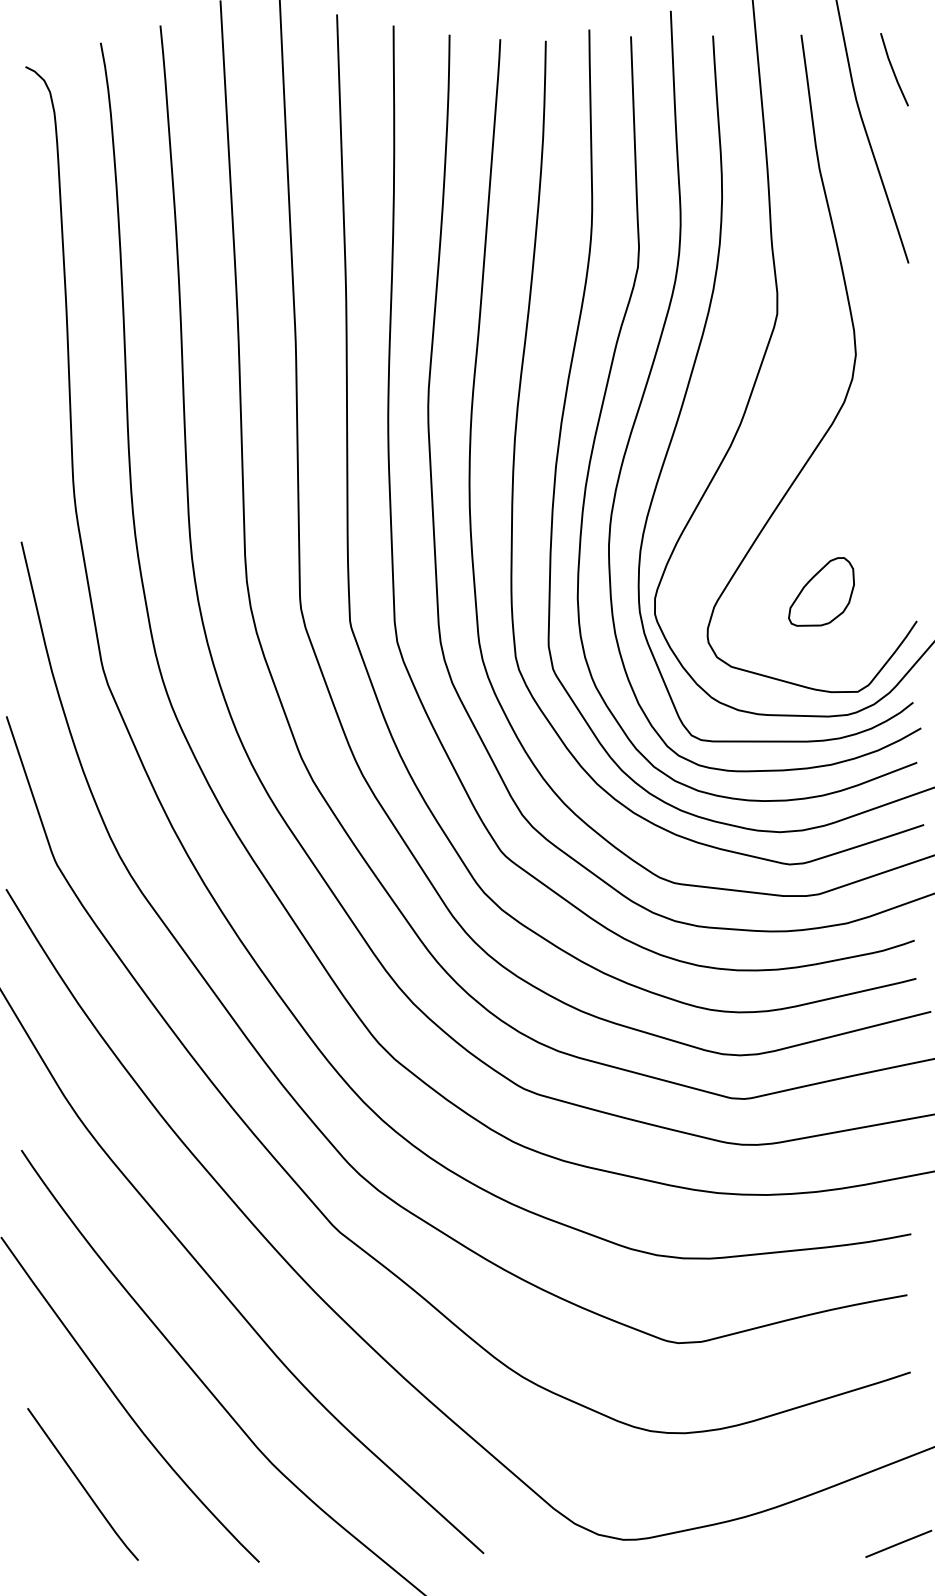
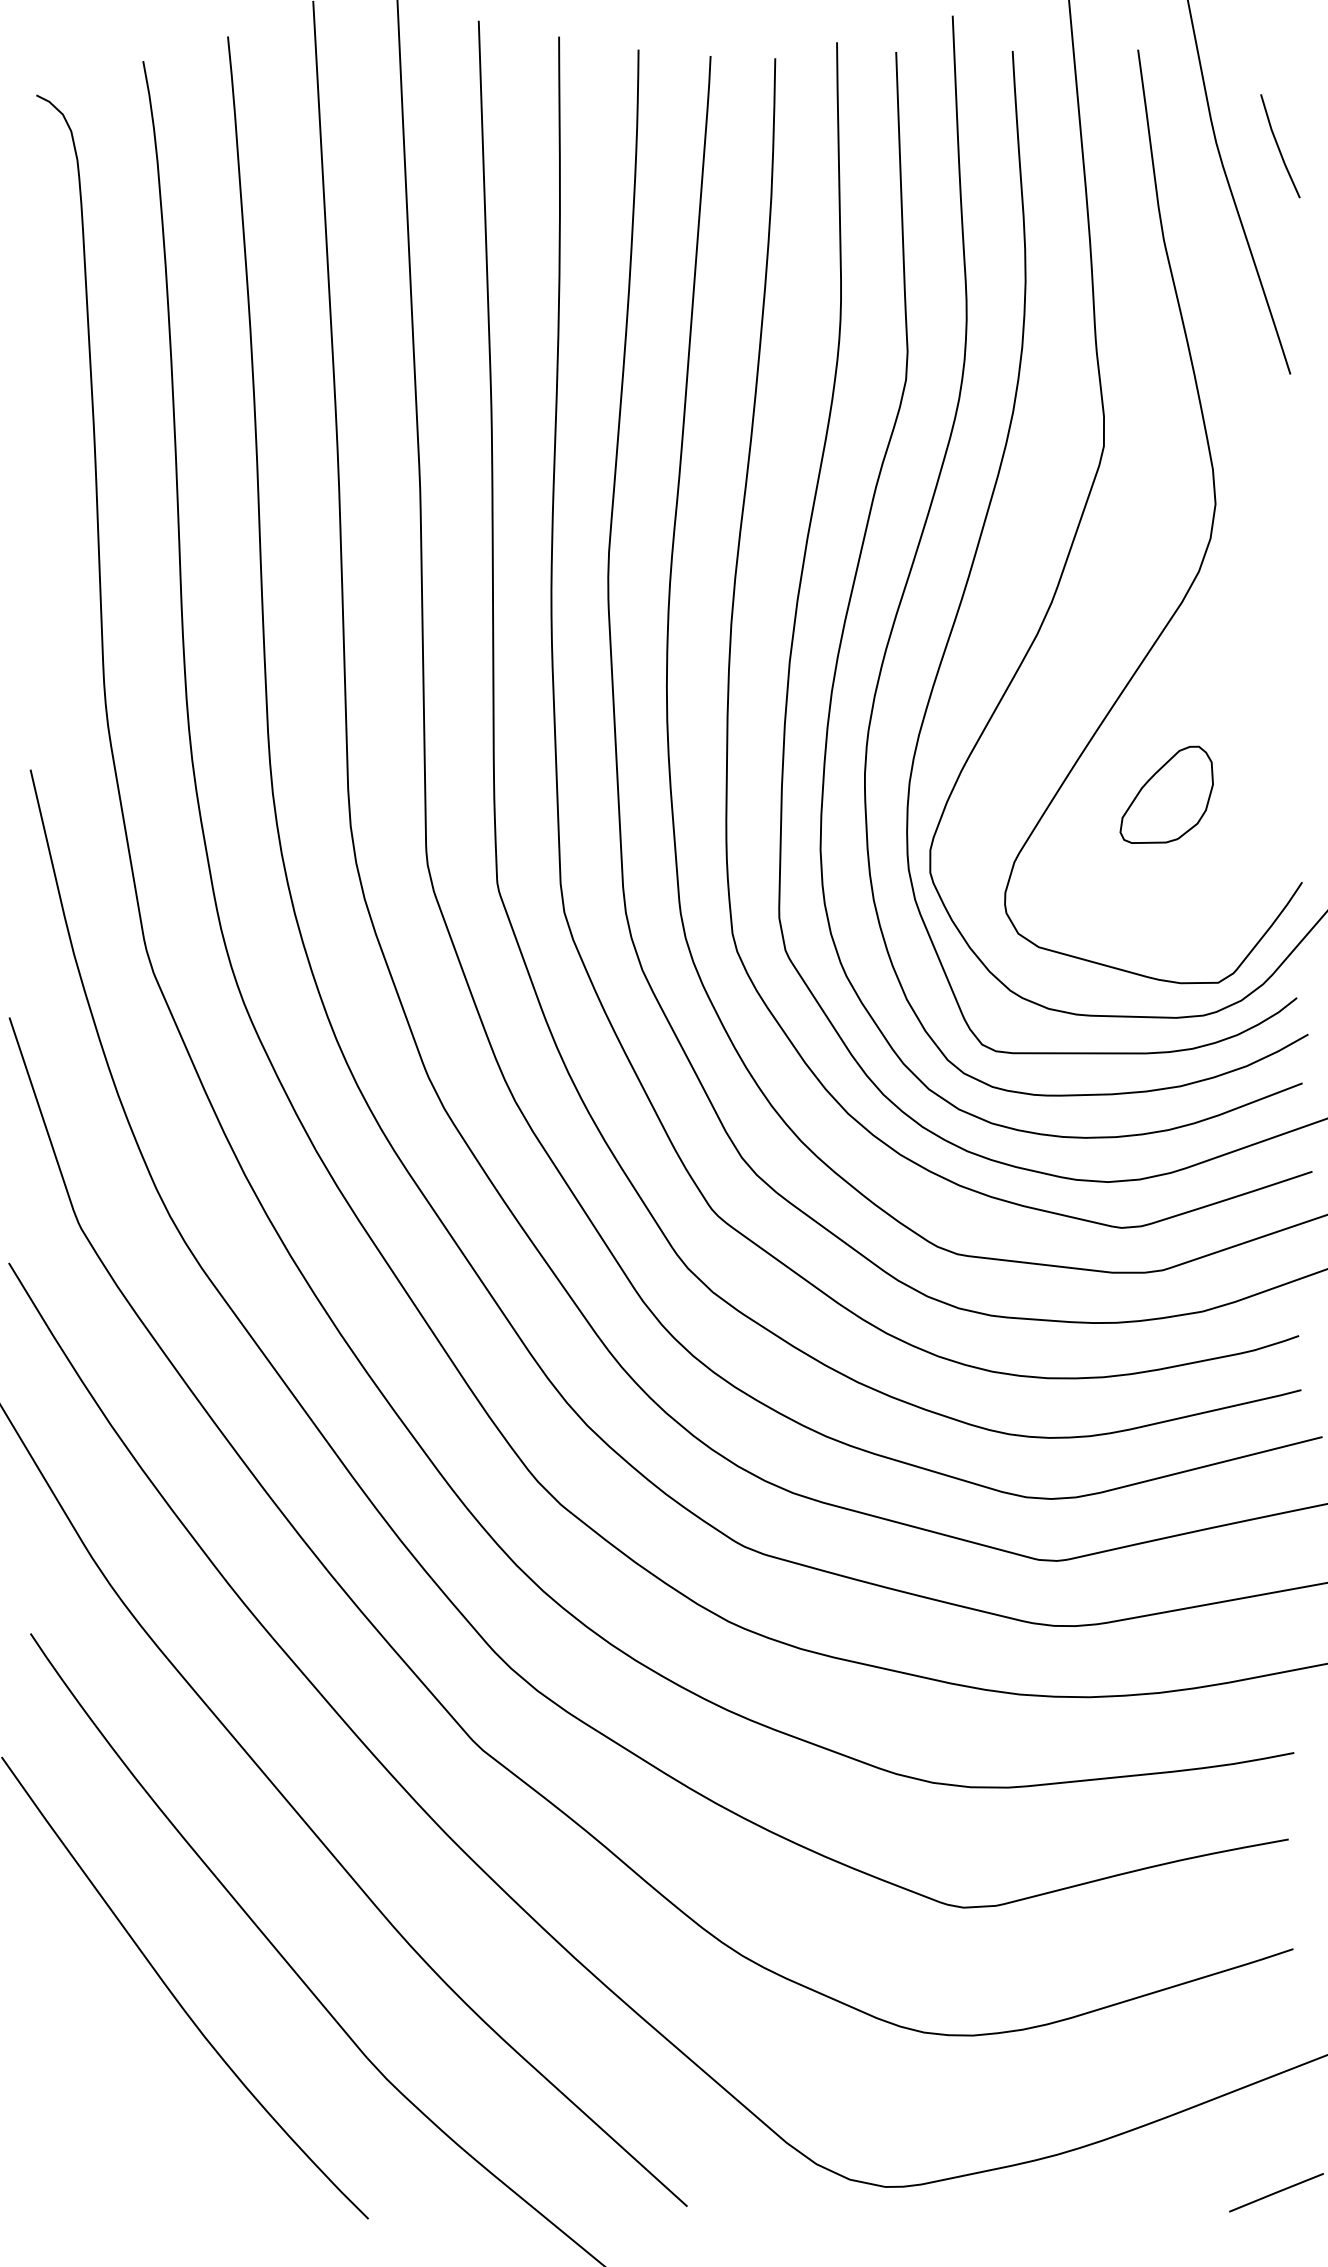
line: (893, 70) -> (1279, 147), moved
part: (821, 591) -> (1166, 794), moved
curve: (81, 1483) -> (116, 2107), removed

